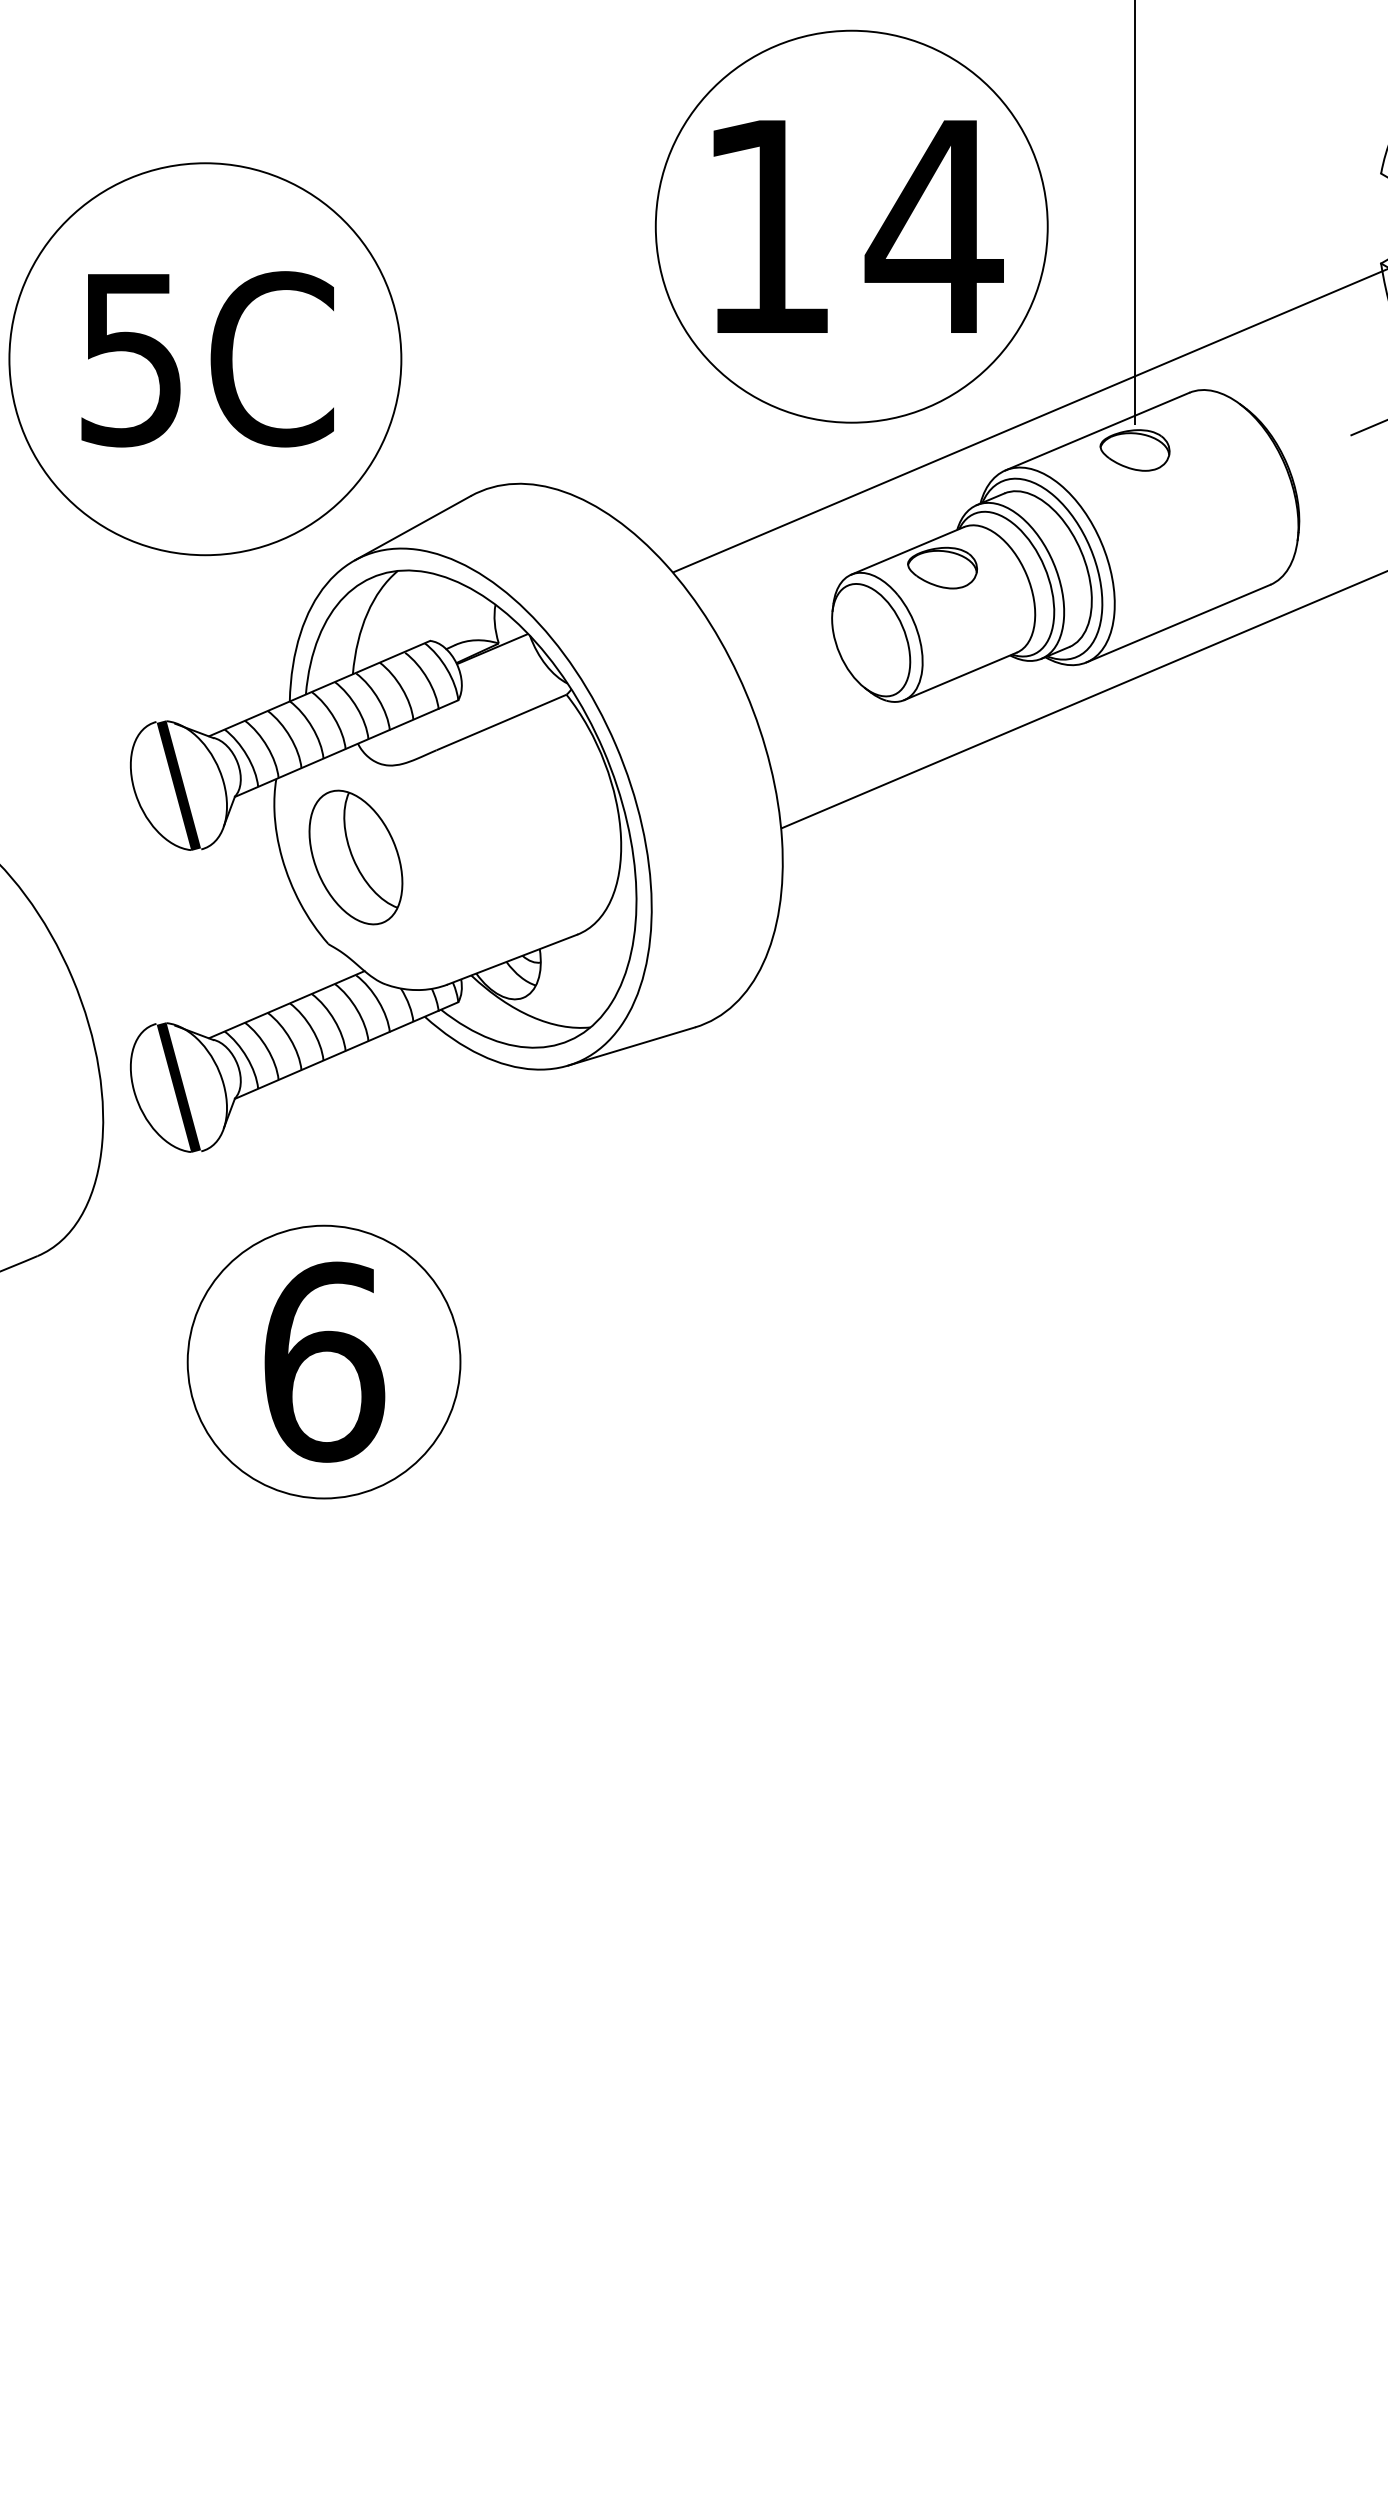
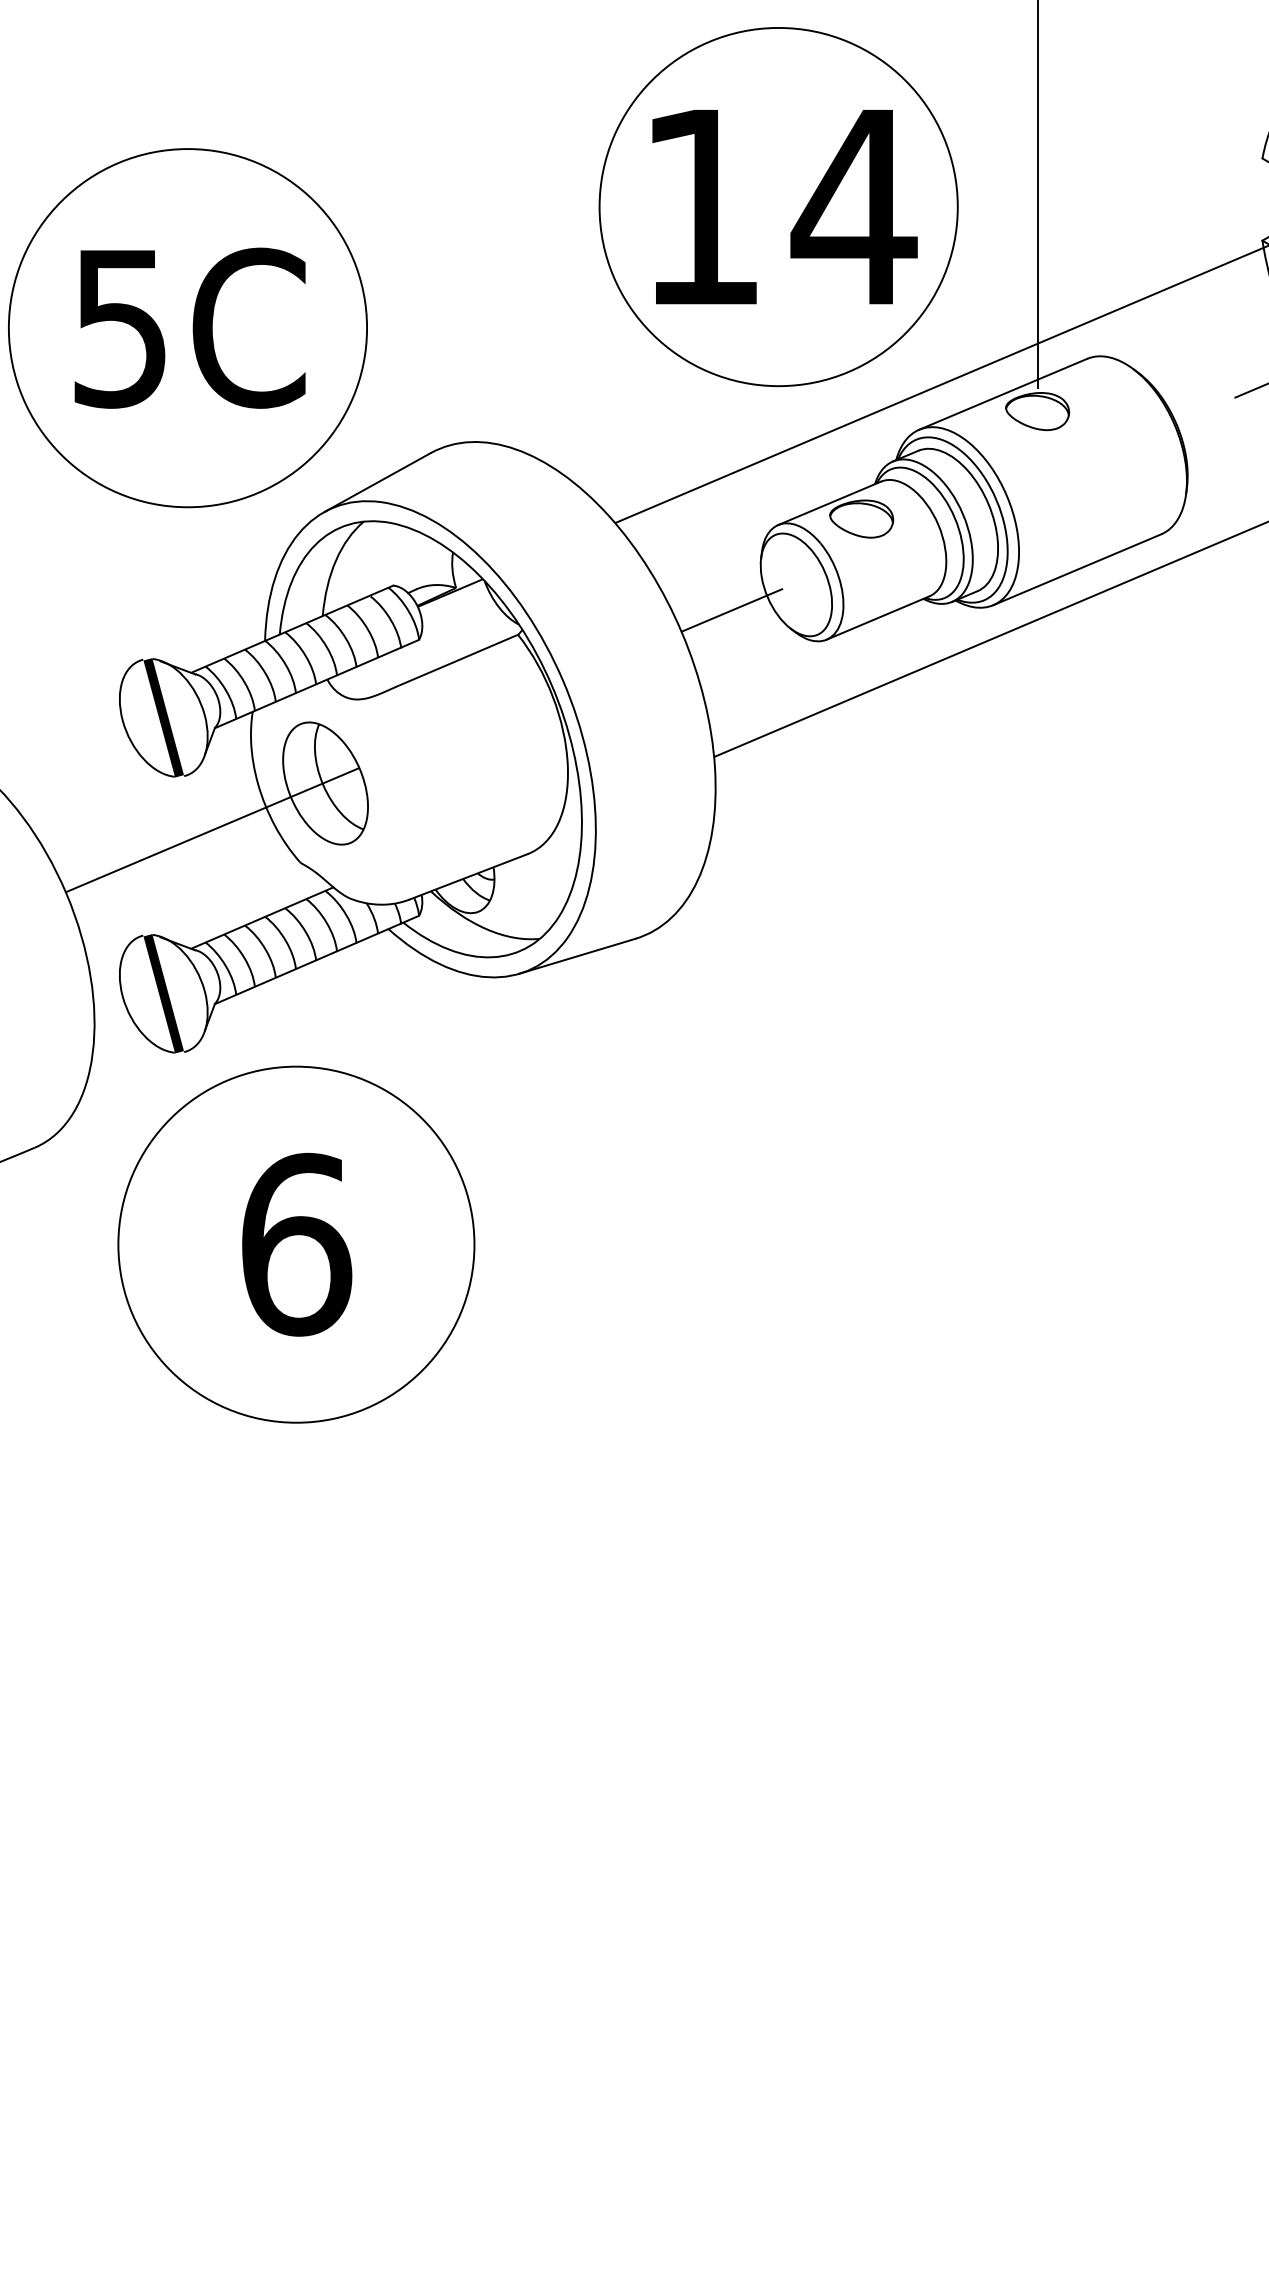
line: (801, 667) -> (732, 609), added
line: (232, 908) -> (212, 830), added
circle: (324, 1361) -> (296, 1244), size x1.43

